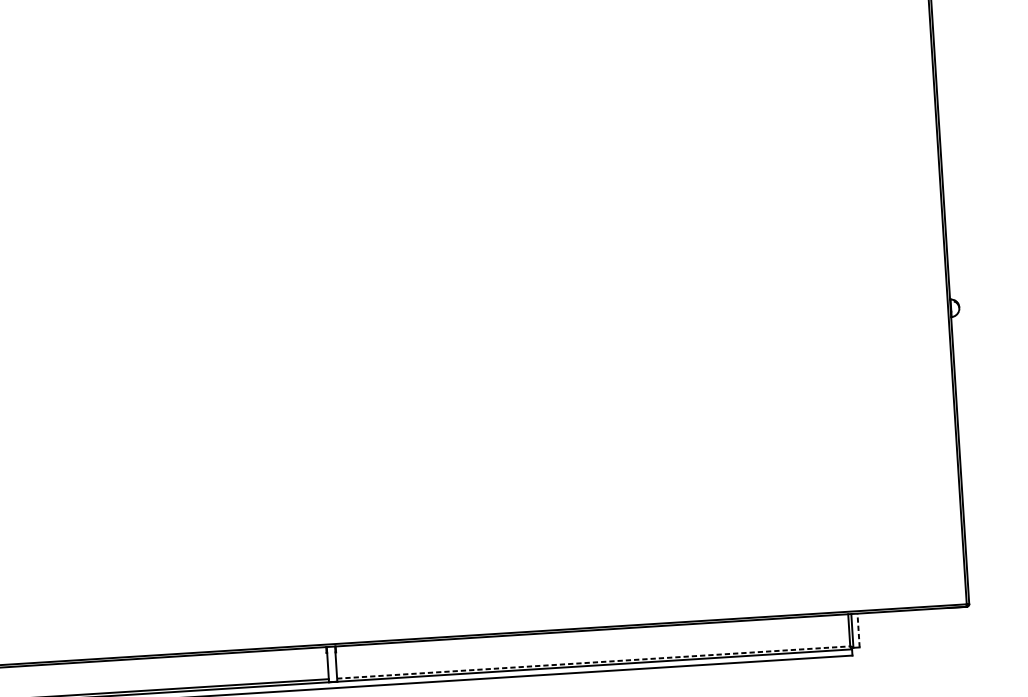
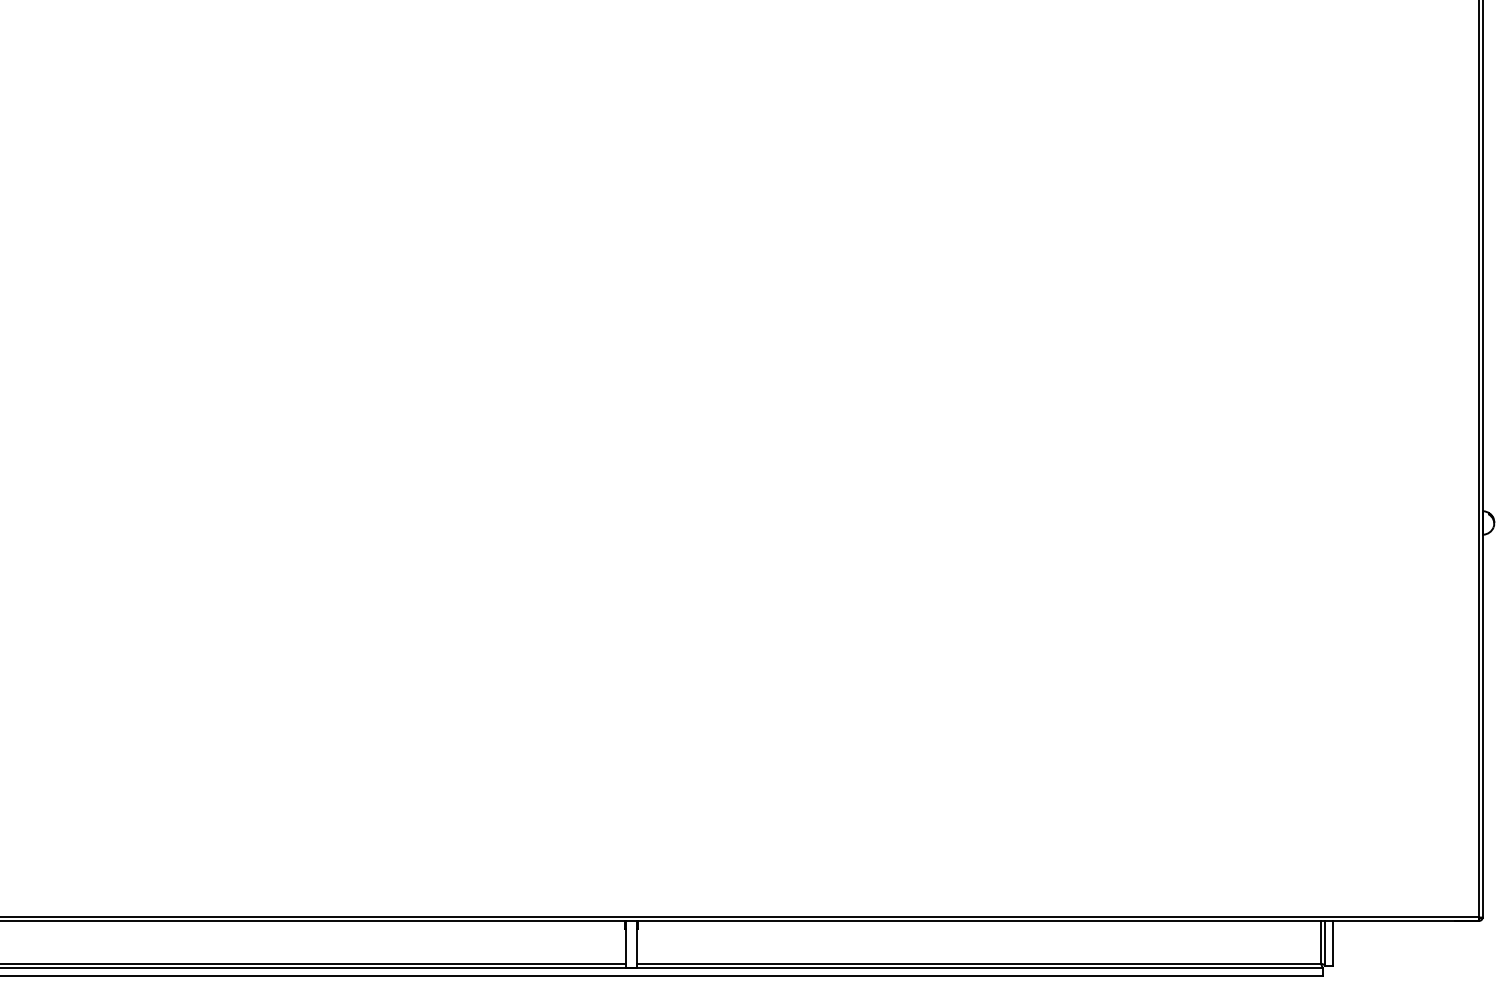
line: (858, 630) -> (1333, 943), dashed -> solid
line: (594, 662) -> (979, 963), dashed -> solid

